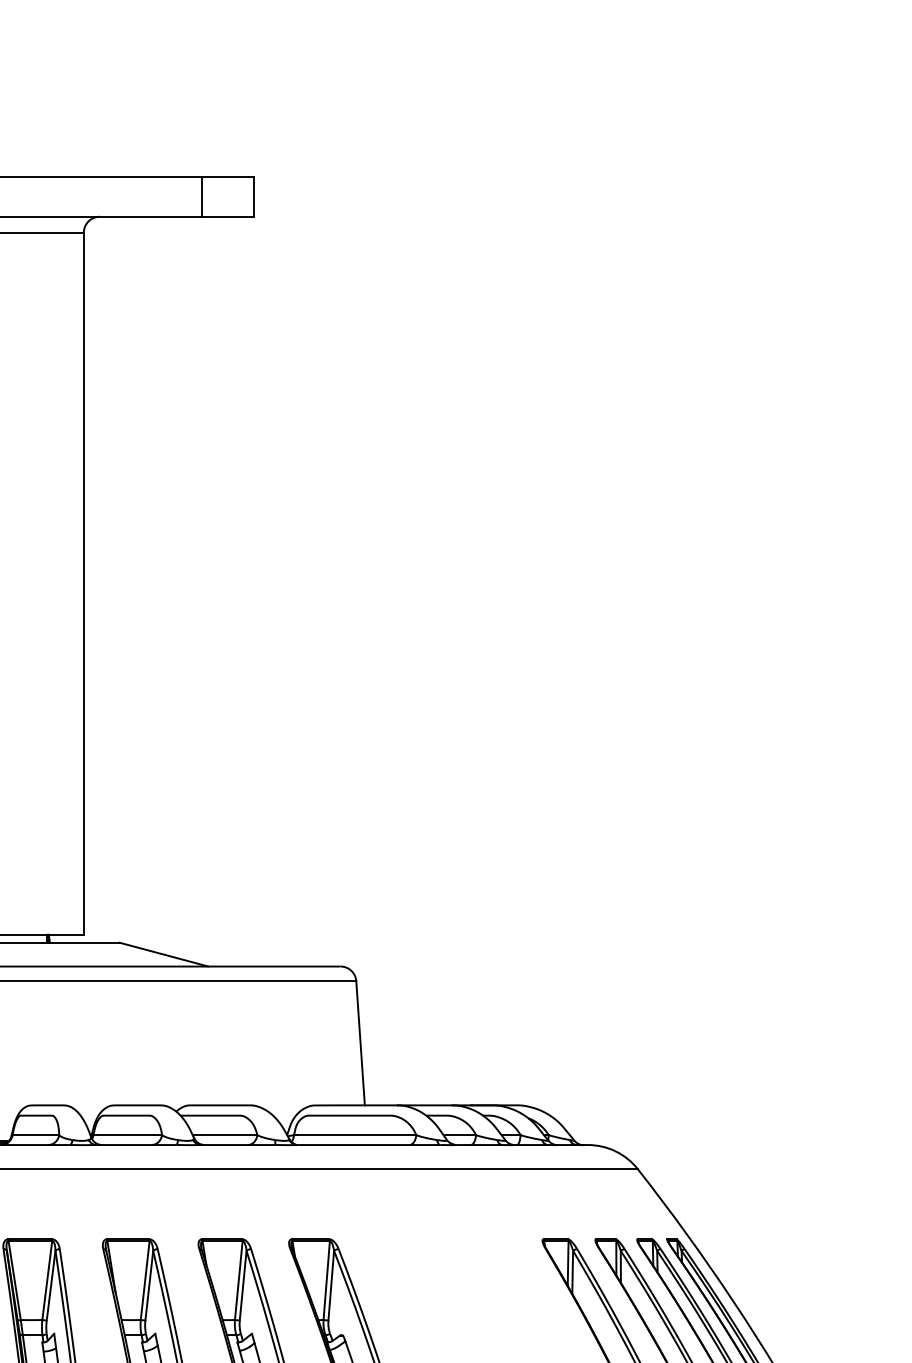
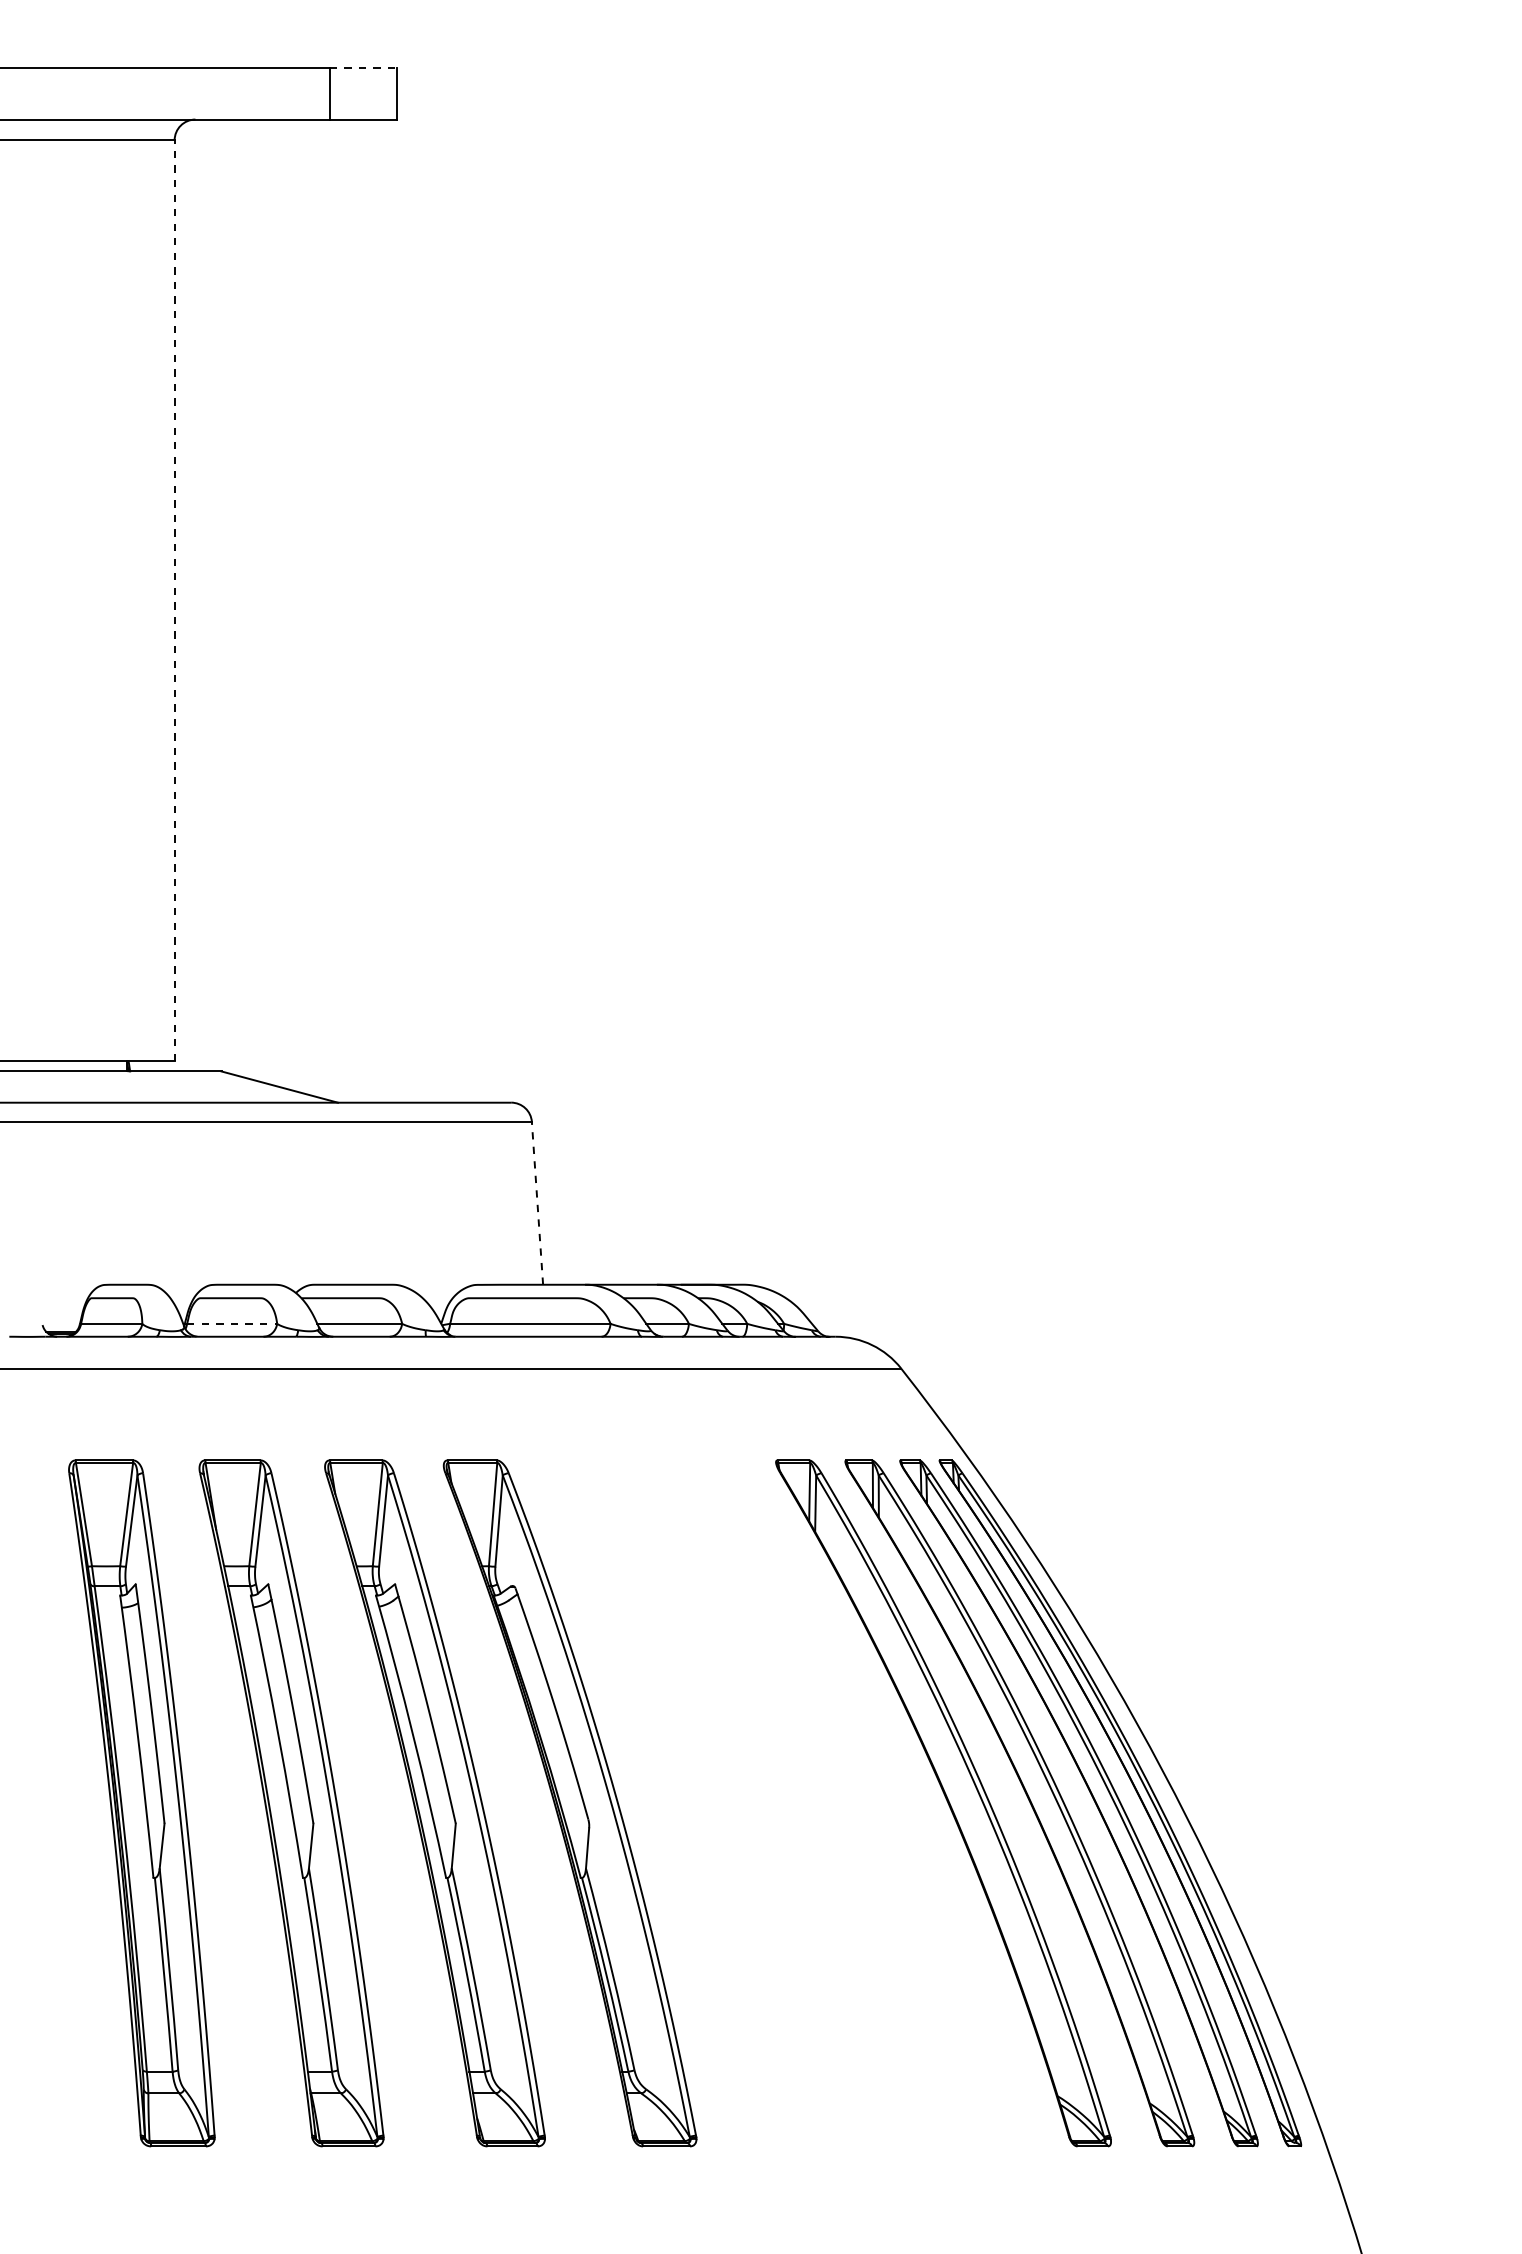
line: (227, 177) -> (363, 67), solid -> dashed
line: (83, 583) -> (174, 600), solid -> dashed
line: (360, 1043) -> (537, 1203), solid -> dashed
line: (127, 1134) -> (232, 1323), solid -> dashed

